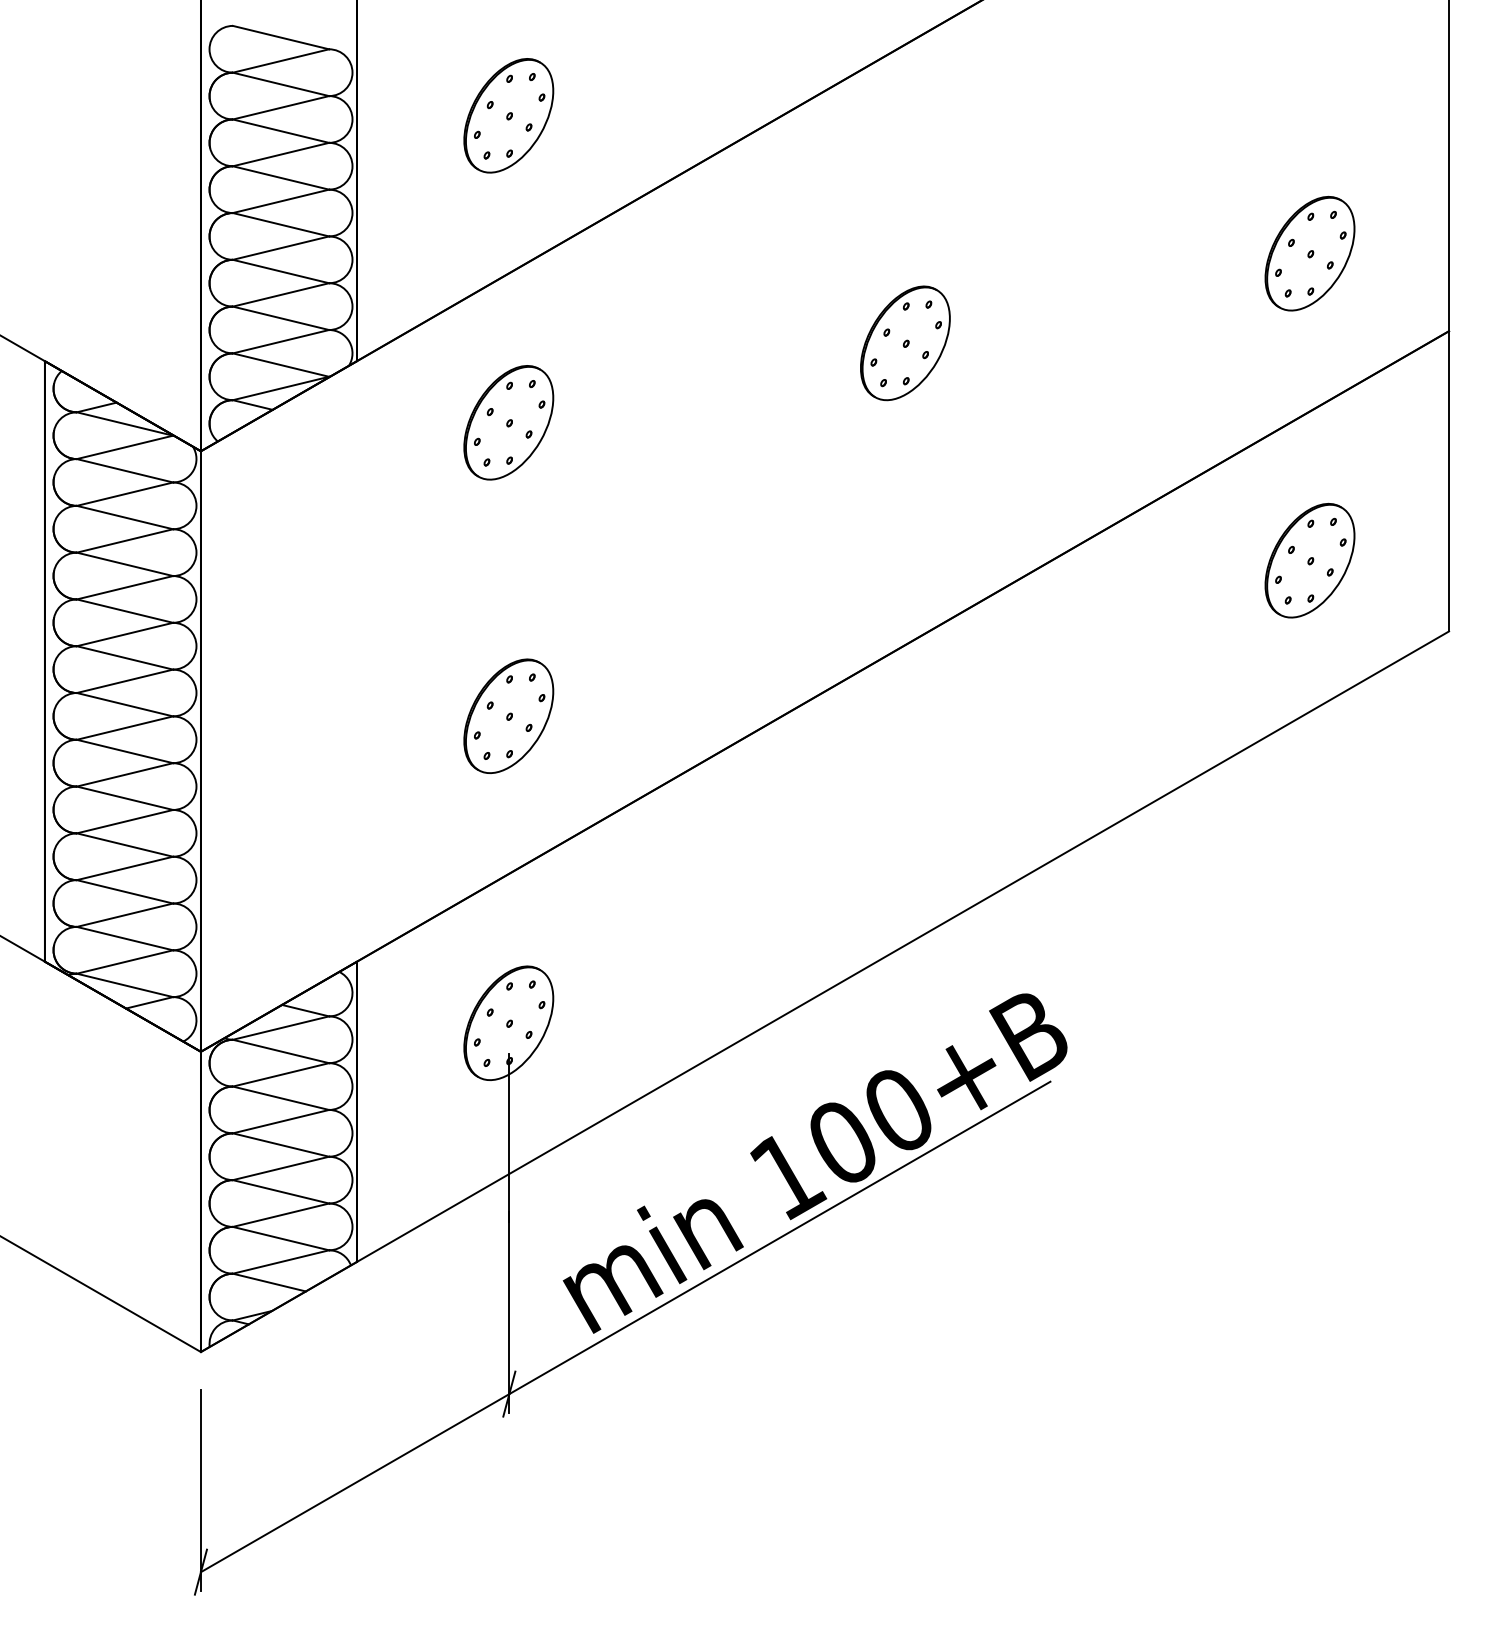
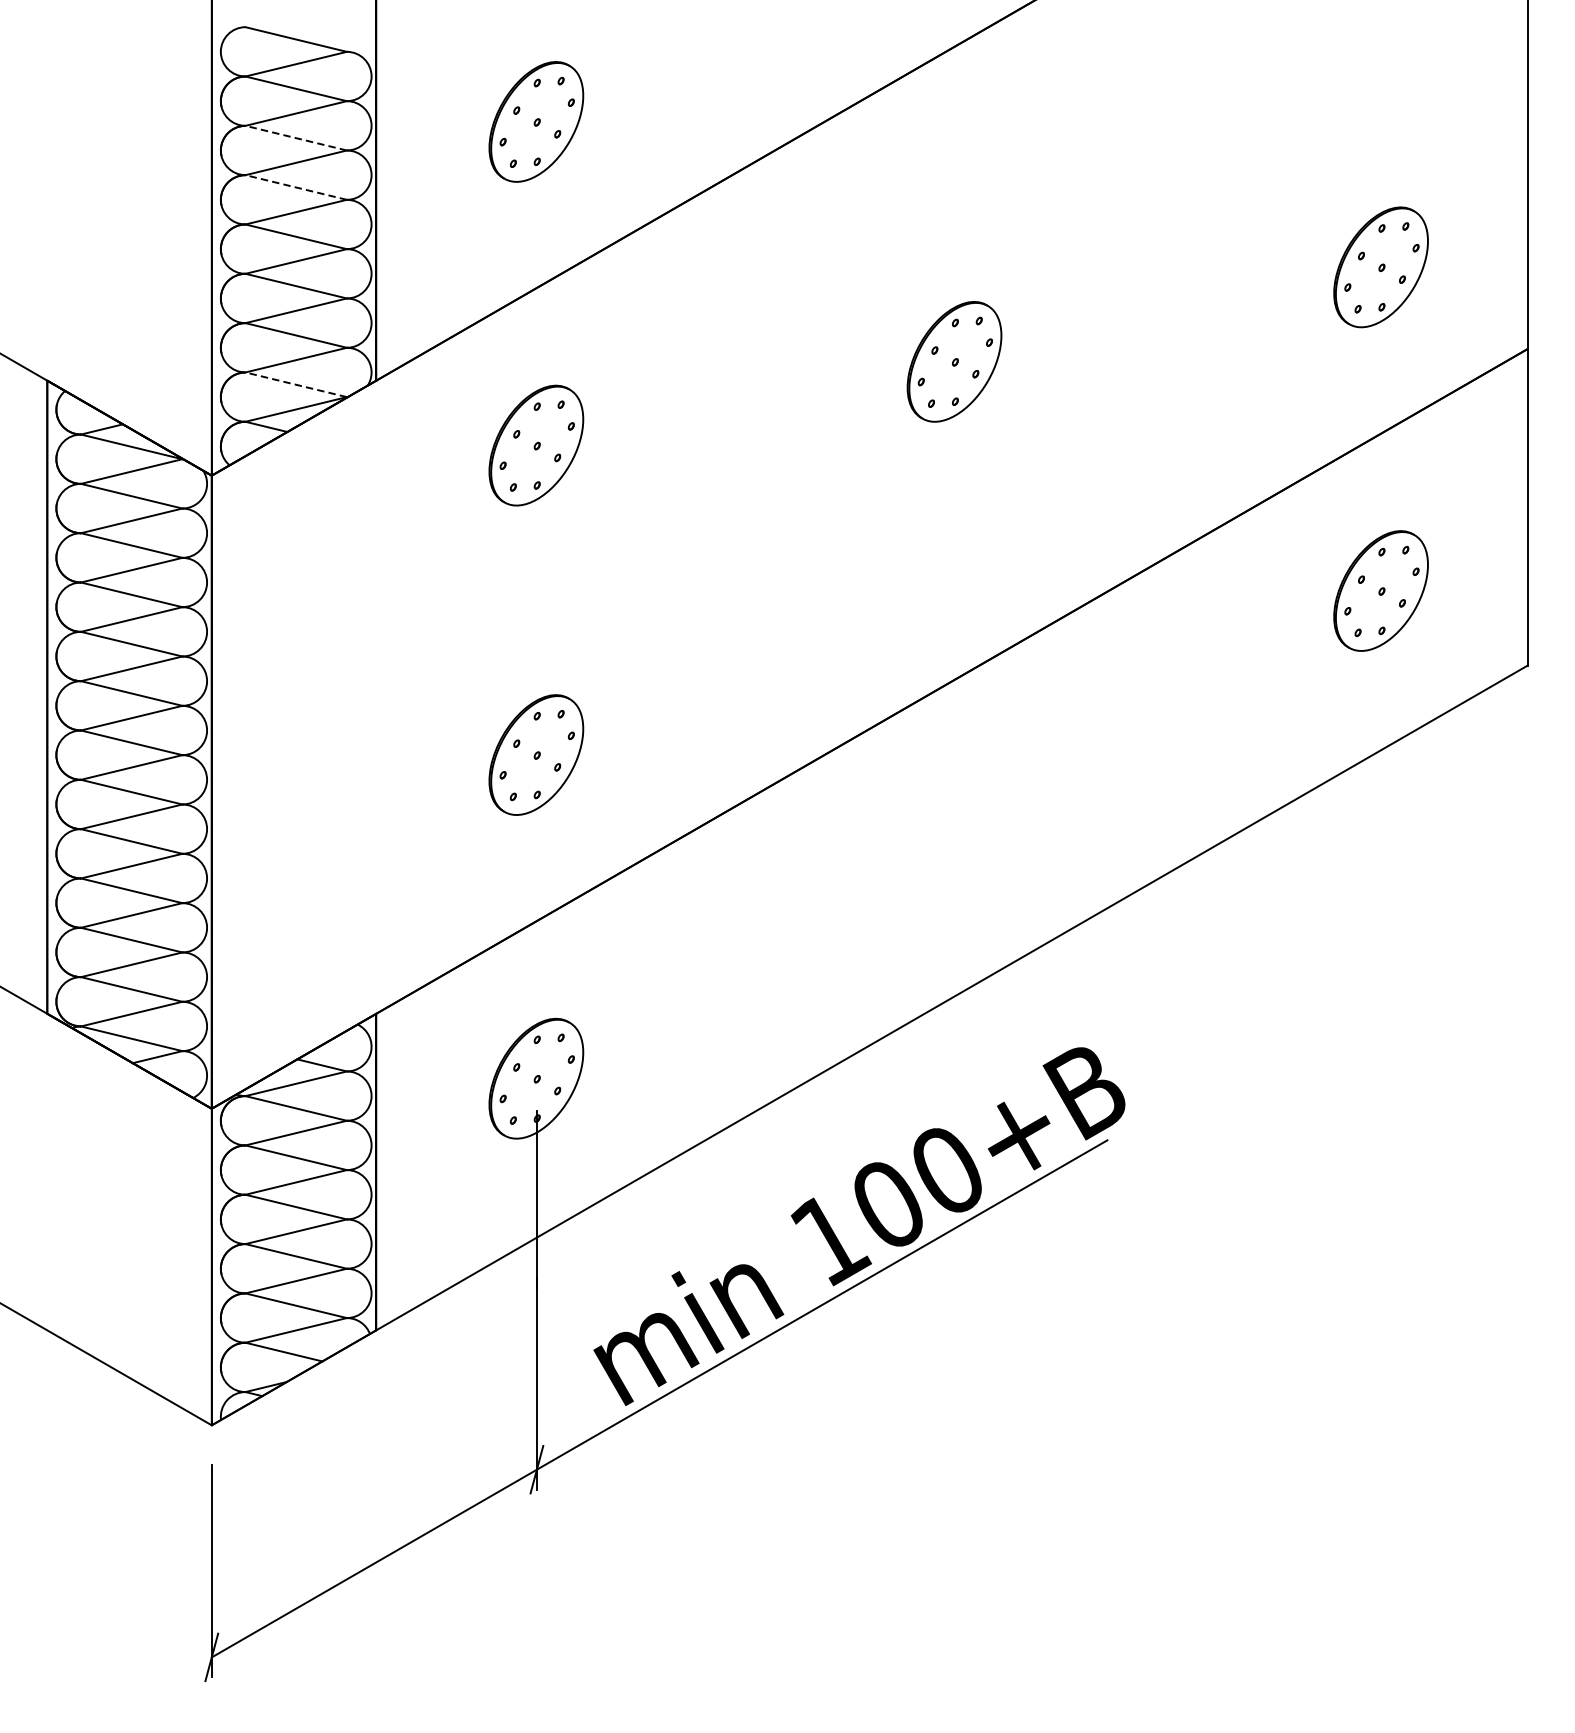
line: (280, 131) -> (295, 138), solid -> dashed
line: (280, 177) -> (295, 187), solid -> dashed
line: (280, 364) -> (295, 384), solid -> dashed

